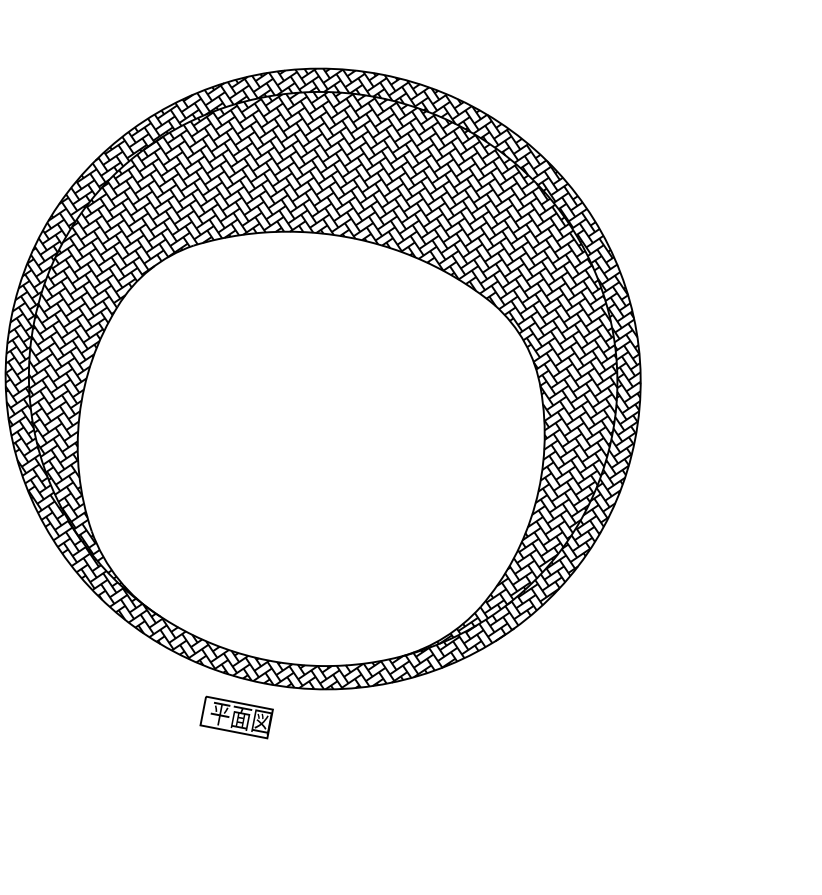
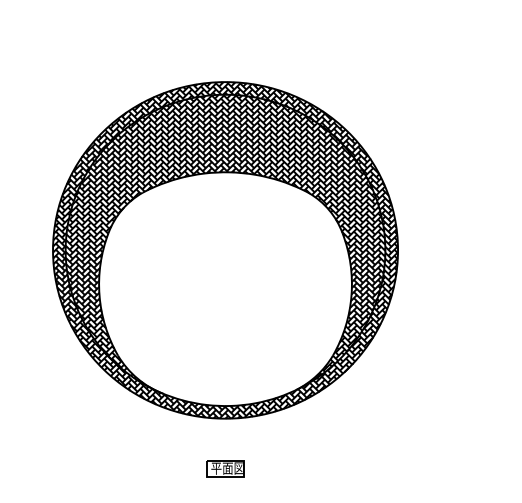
part: (236, 717) -> (225, 468), moved

